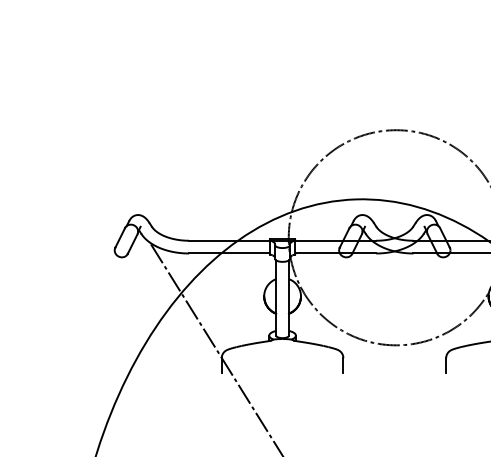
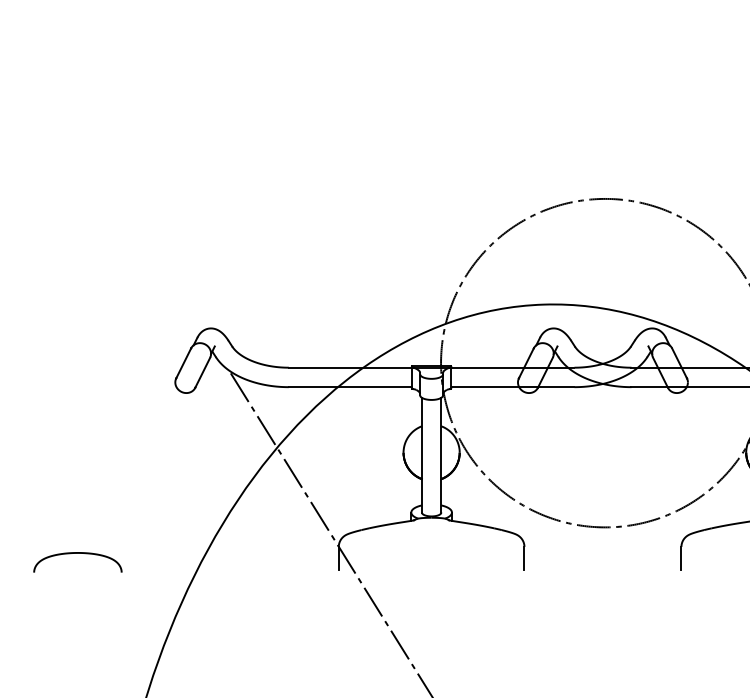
curve: (50, 362) -> (77, 553), added

